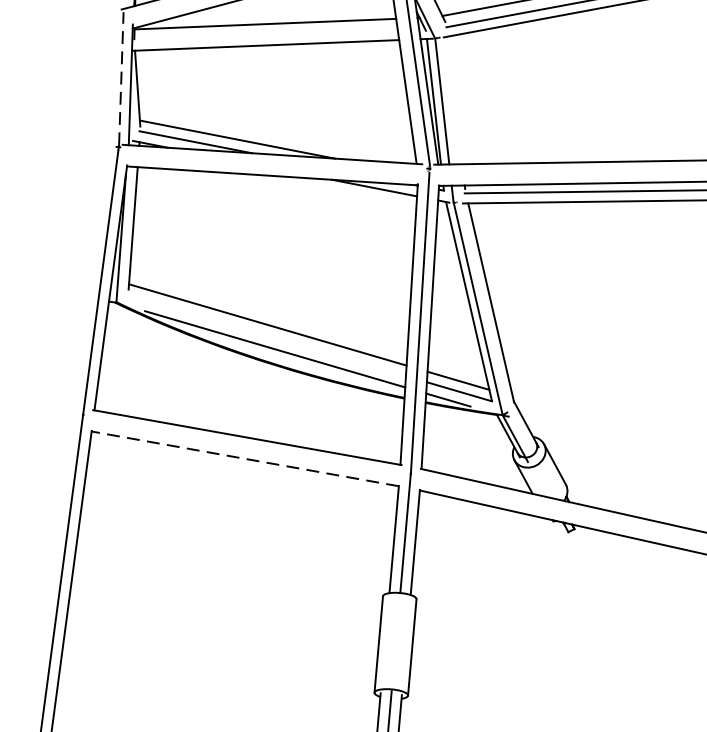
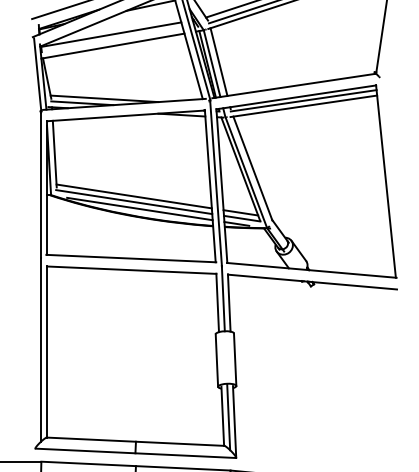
line: (121, 77) -> (37, 73), dashed -> solid
line: (454, 99) -> (218, 61), added
line: (266, 336) -> (134, 202), added
line: (244, 459) -> (131, 270), dashed -> solid

